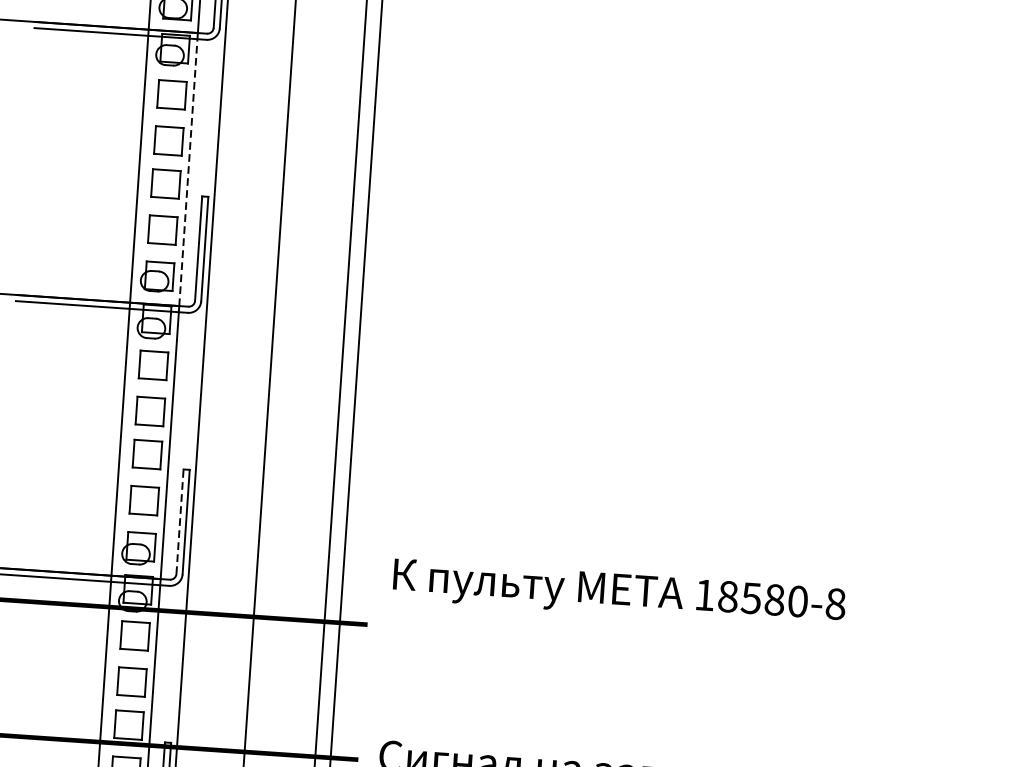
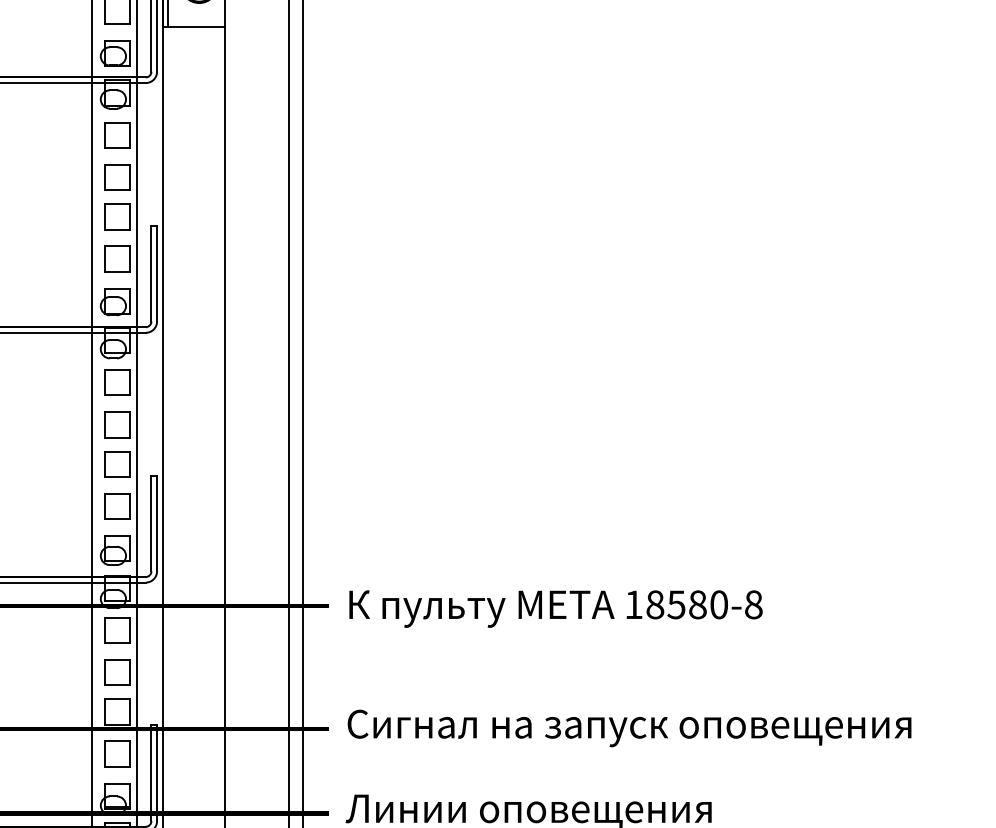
line: (188, 169) -> (137, 202), dashed -> solid
line: (180, 521) -> (151, 523), dashed -> solid
text: (618, 593) -> (555, 608), moved

